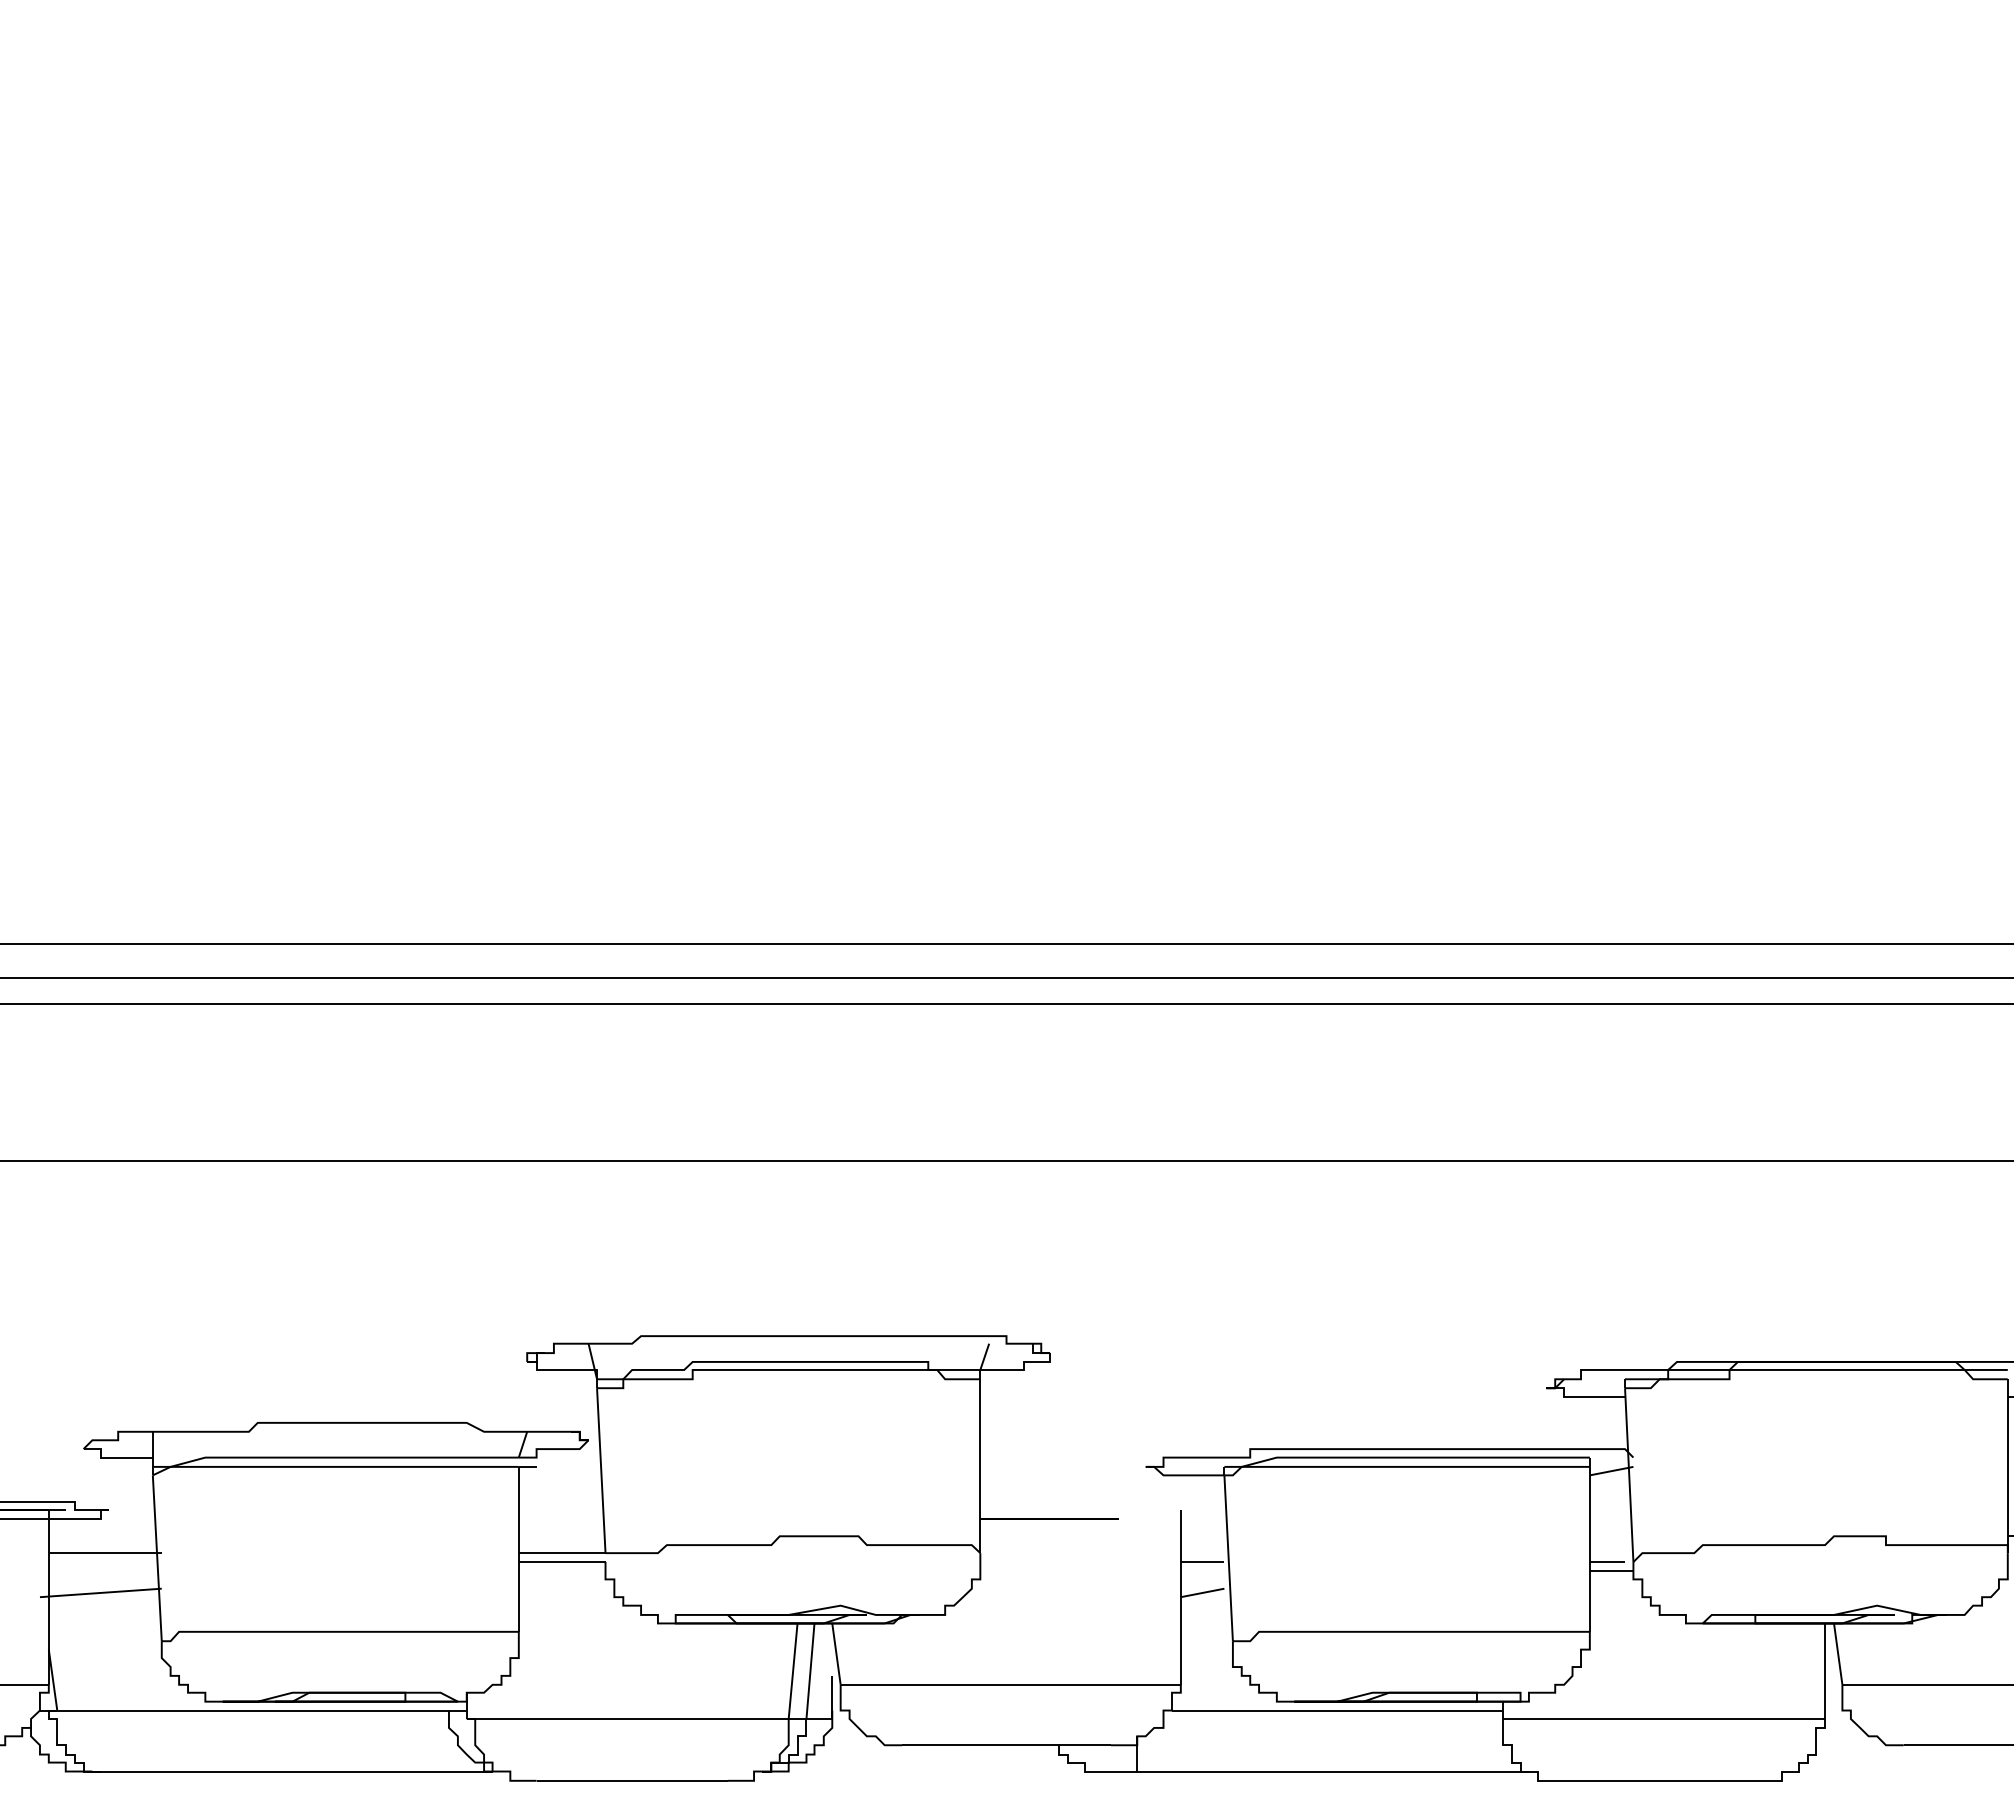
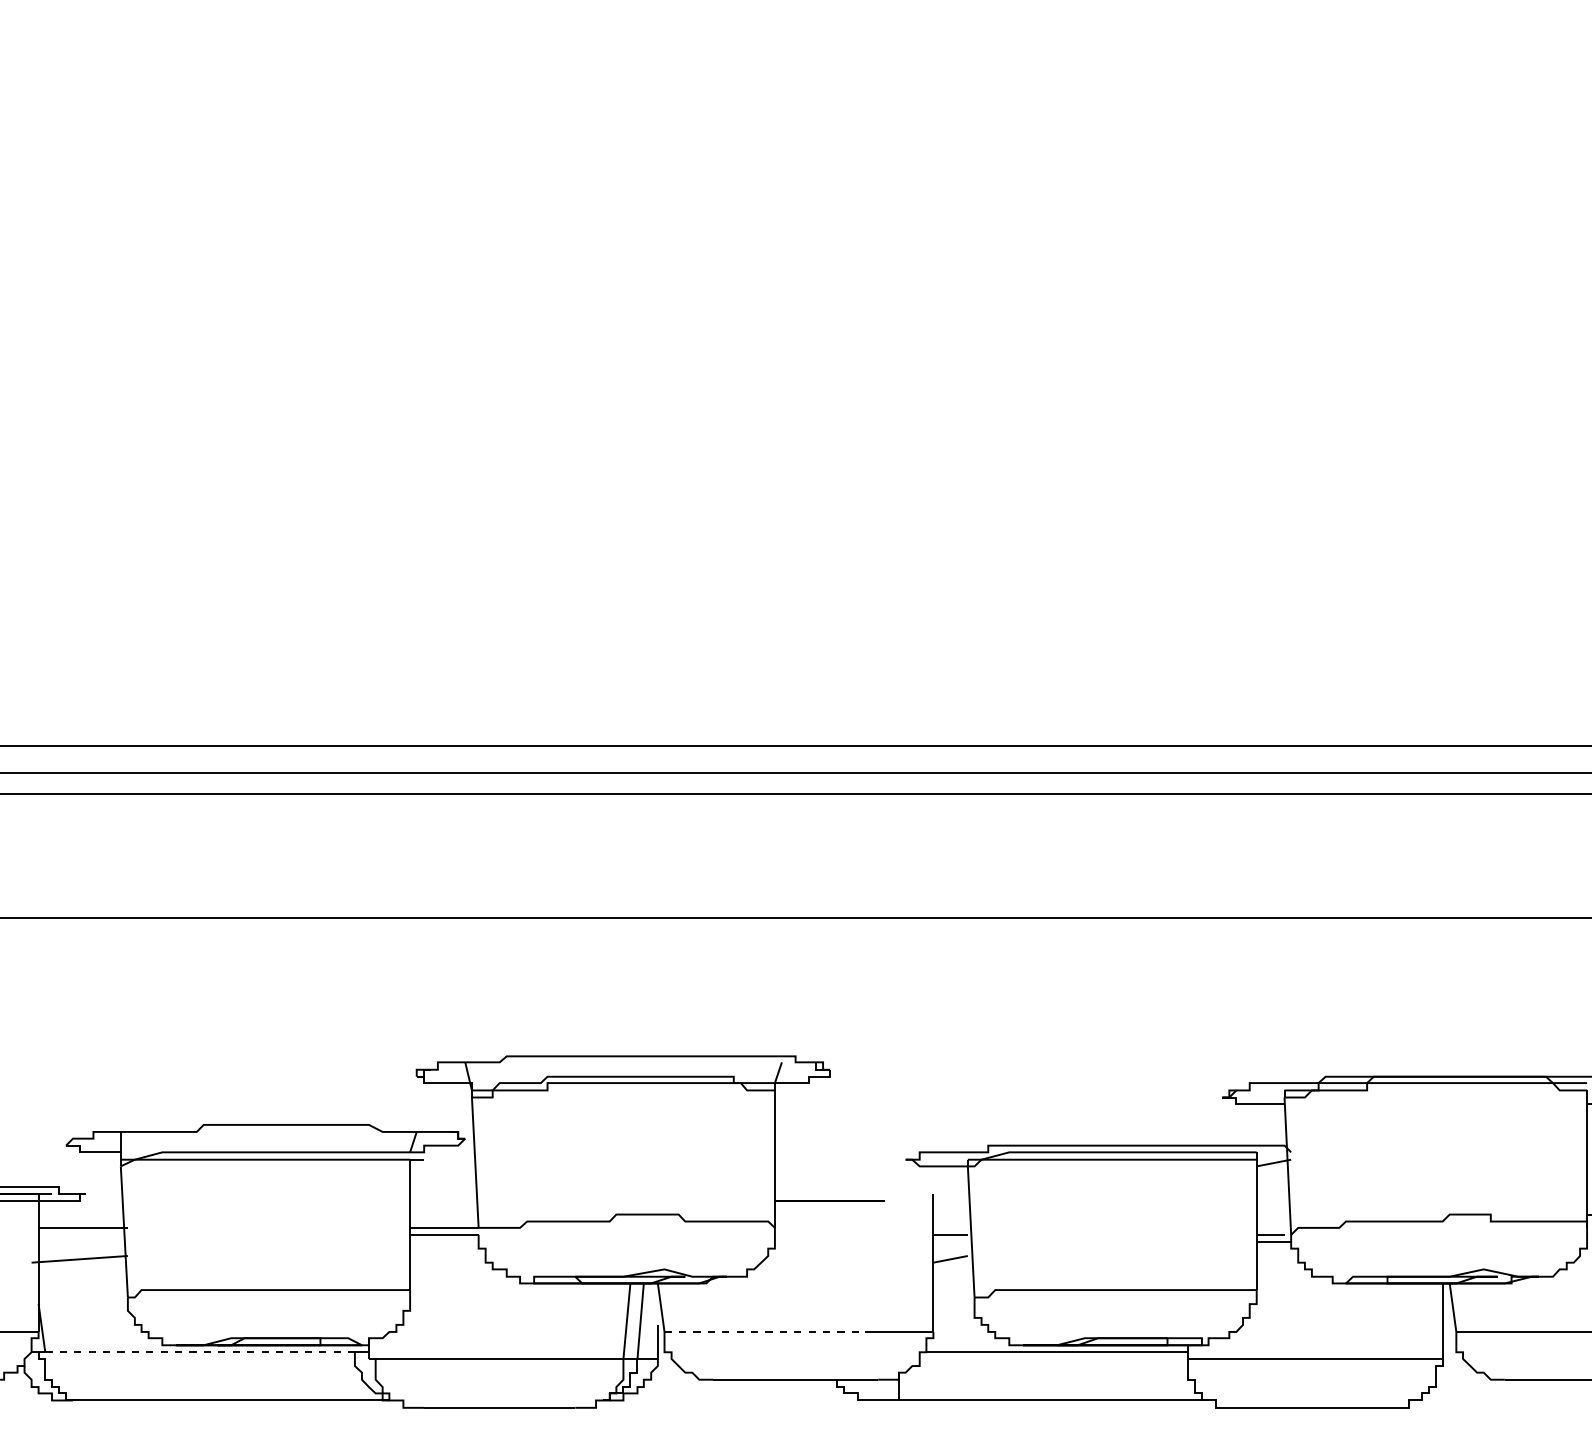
line: (967, 1684) -> (764, 1331), solid -> dashed
line: (253, 1710) -> (200, 1352), solid -> dashed

